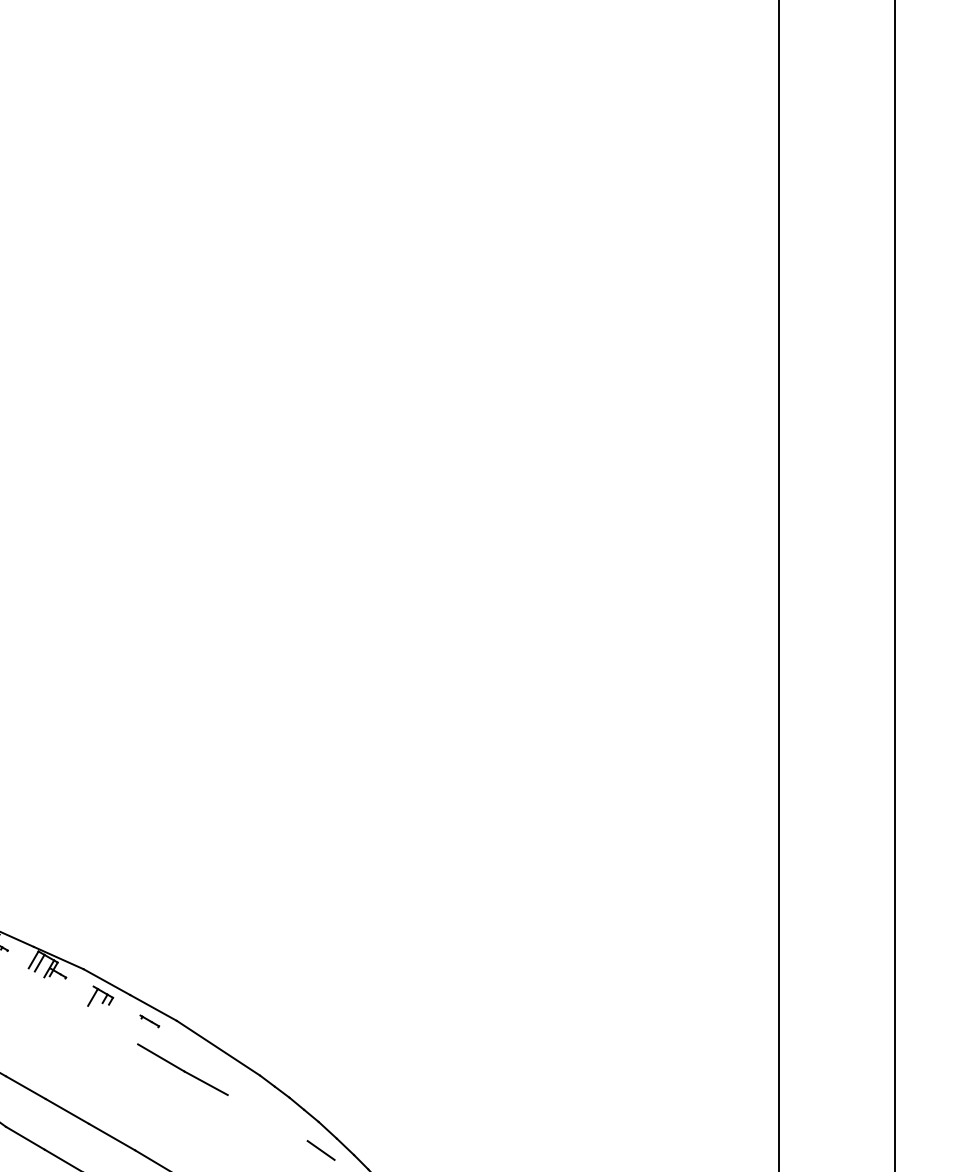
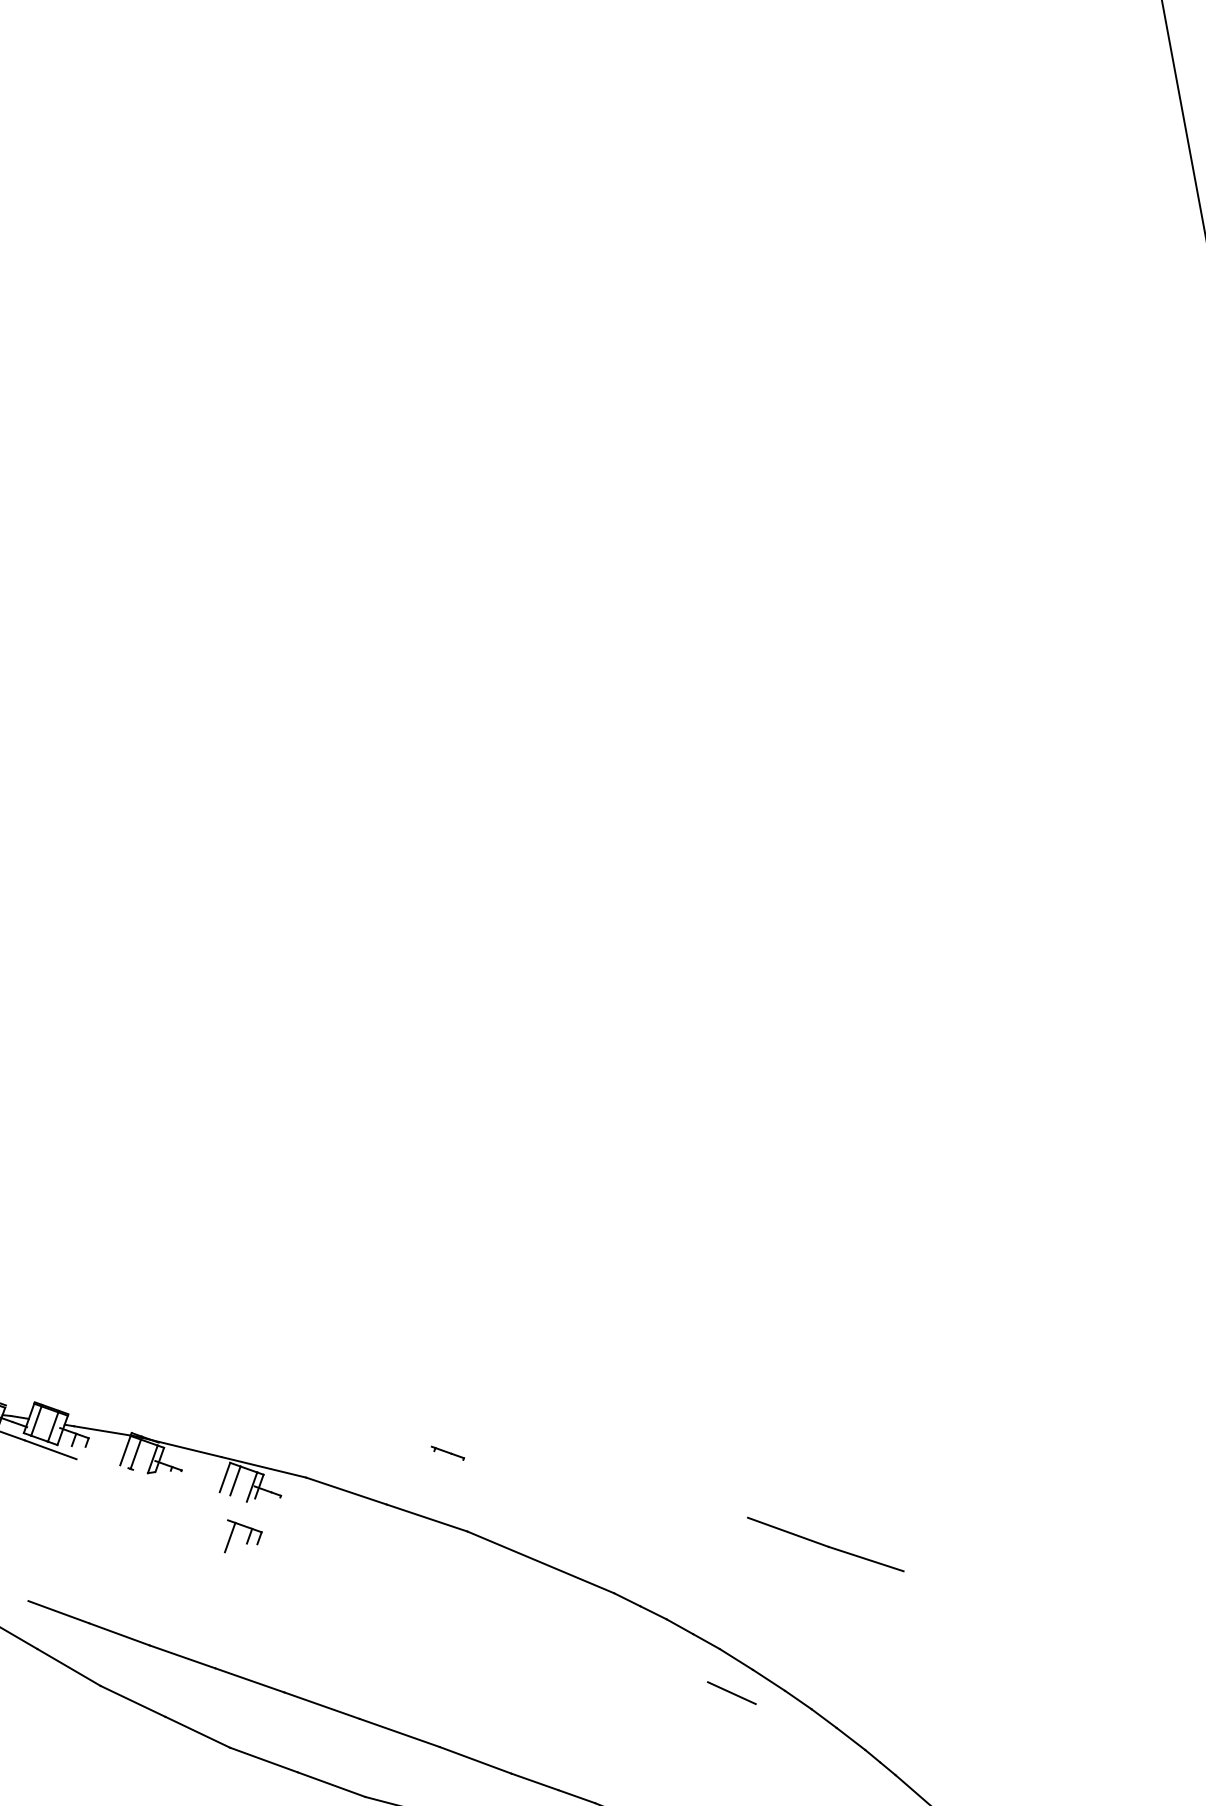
part: (100, 995) -> (241, 1532), moved
part: (149, 1021) -> (447, 1453), moved
line: (182, 1069) -> (825, 1544), moved

